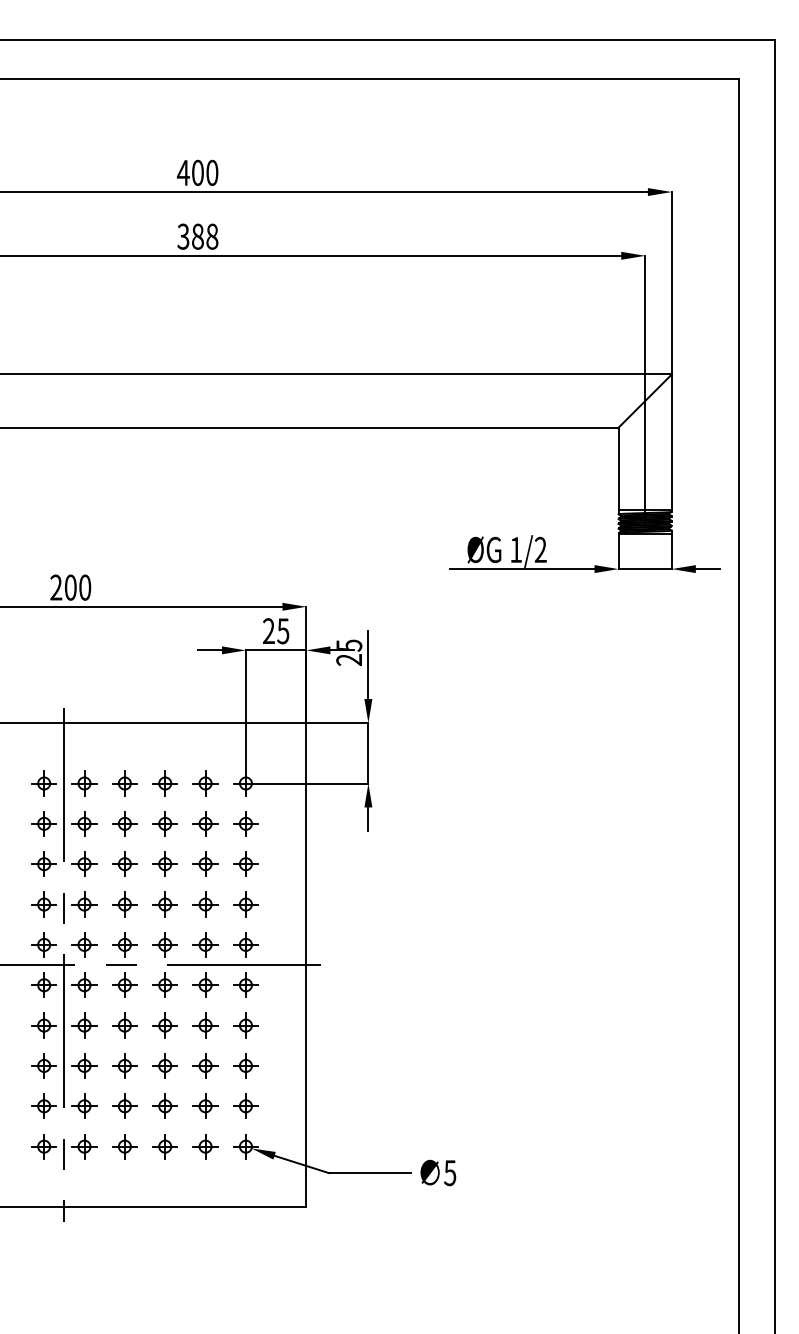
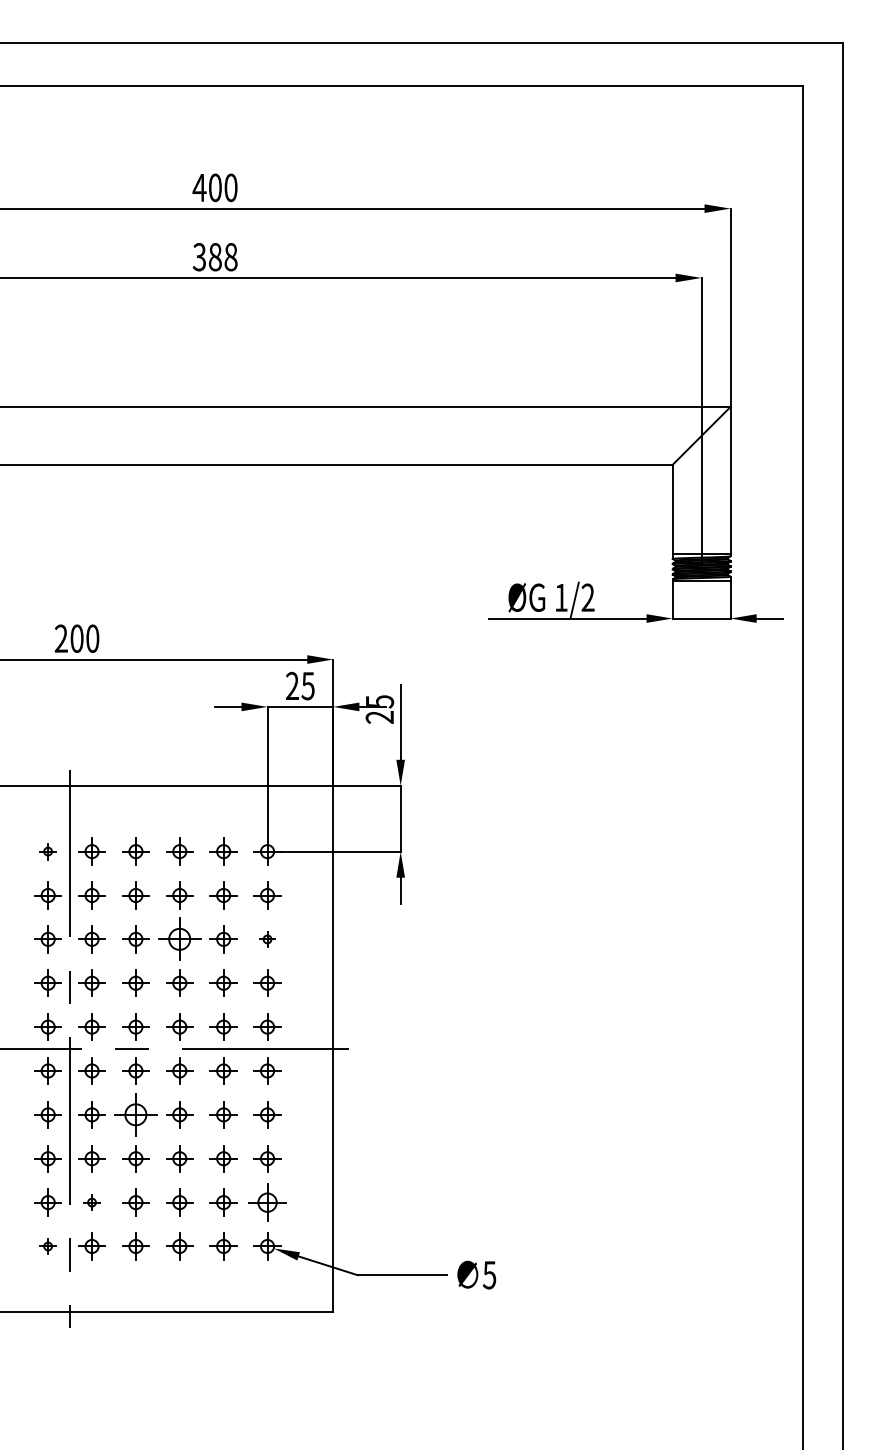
part: (43, 783) -> (47, 851), size x0.6
part: (164, 864) -> (179, 939), size x1.6
part: (245, 864) -> (267, 939), size x0.6
part: (124, 1025) -> (135, 1114), size x1.6
part: (84, 1106) -> (91, 1202), size x0.6
part: (245, 1106) -> (267, 1202), size x1.4
part: (43, 1146) -> (47, 1246), size x0.6

